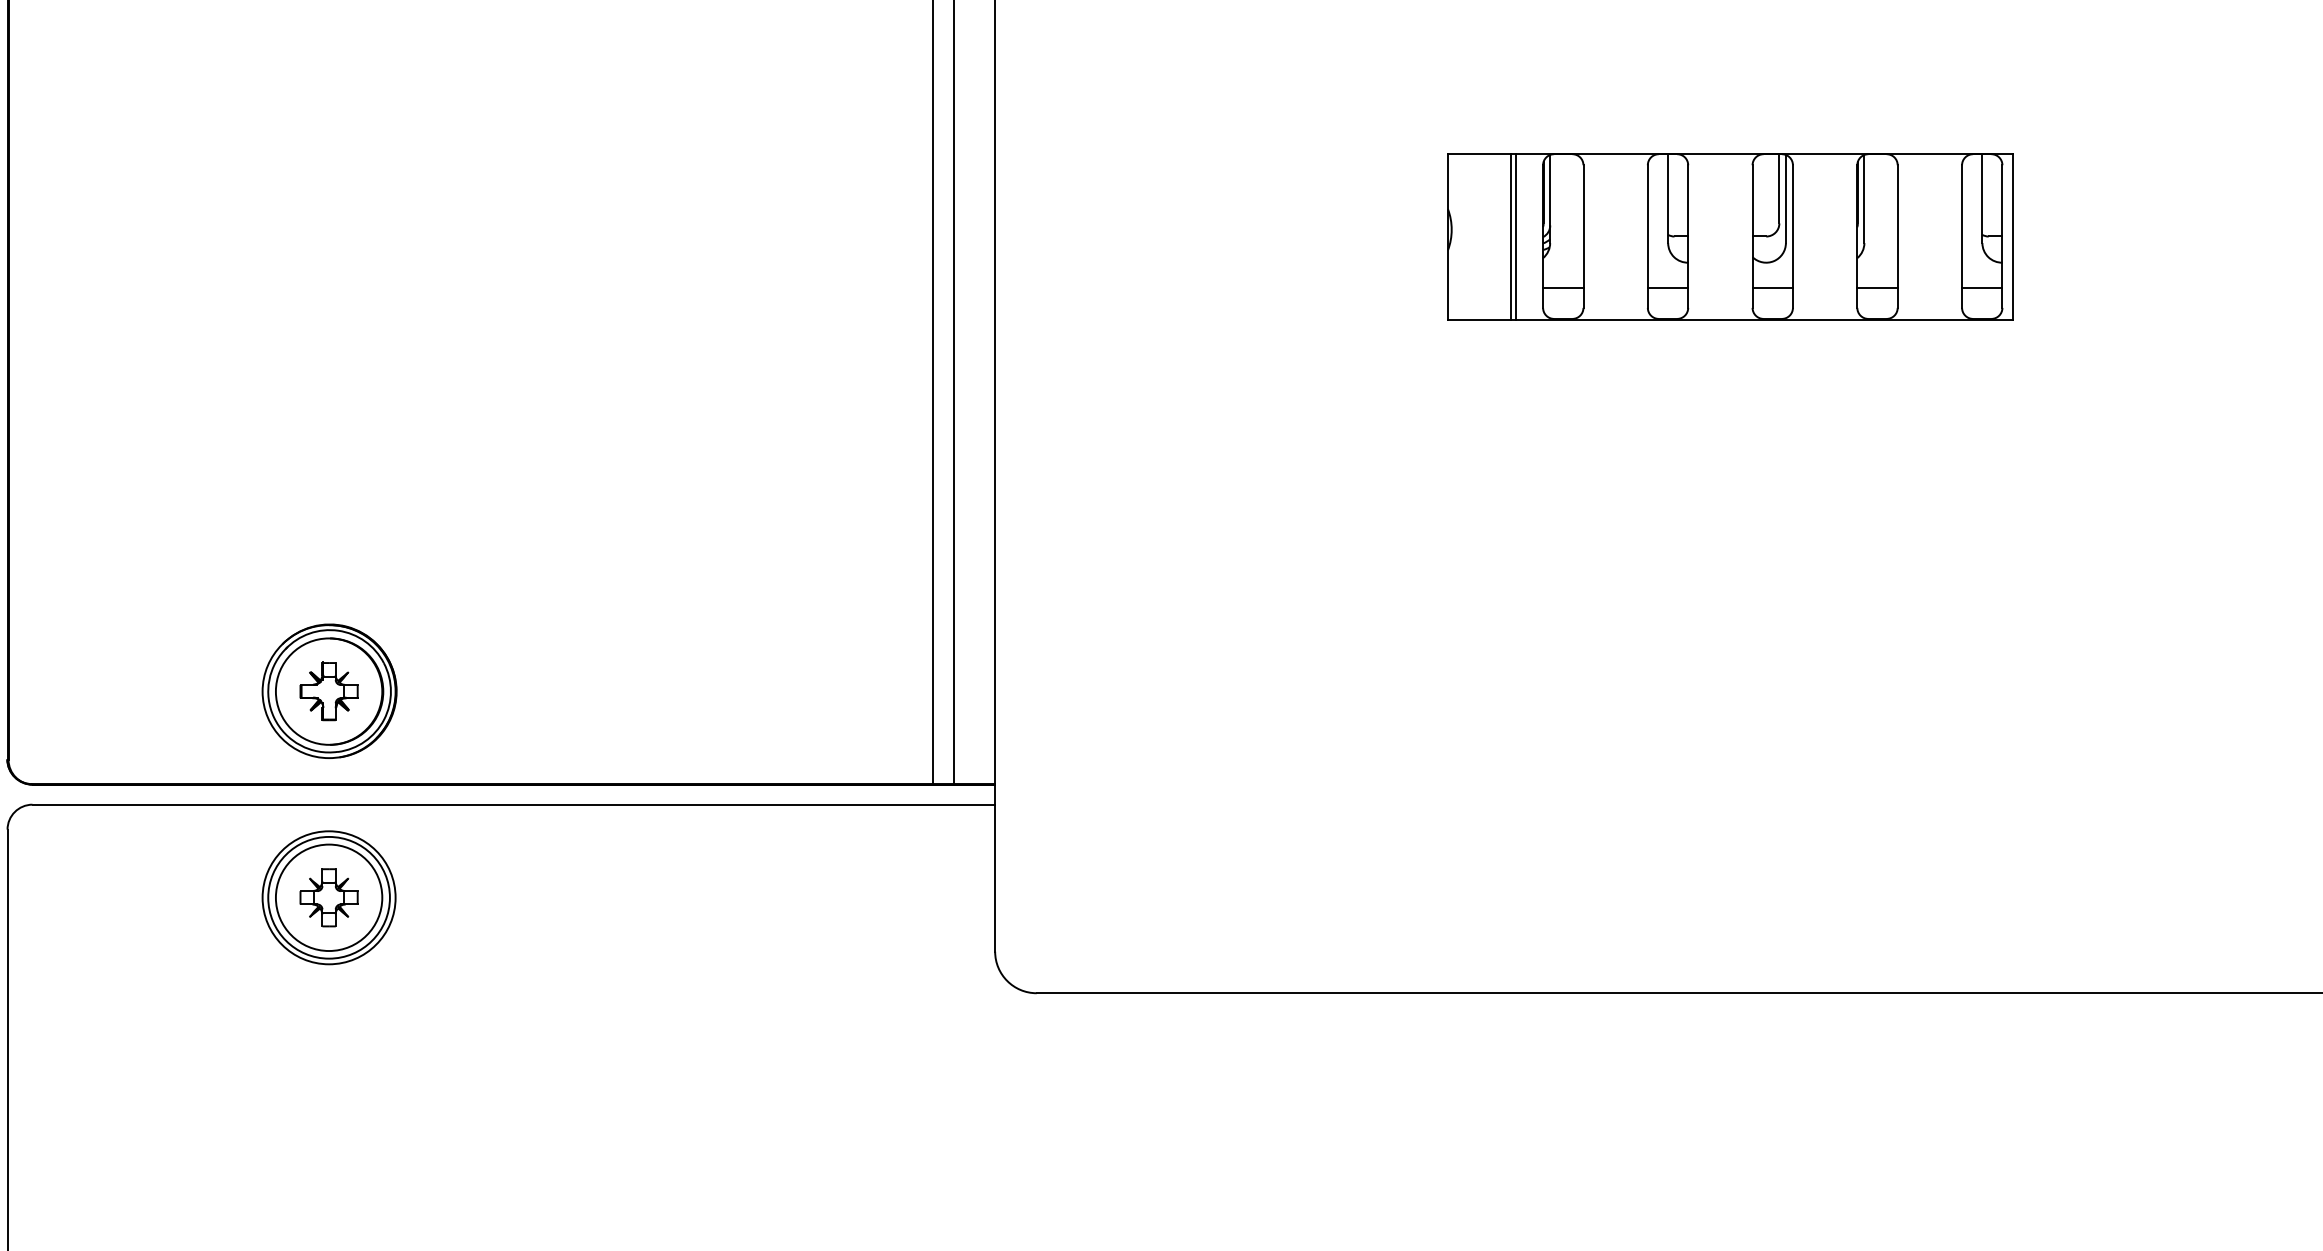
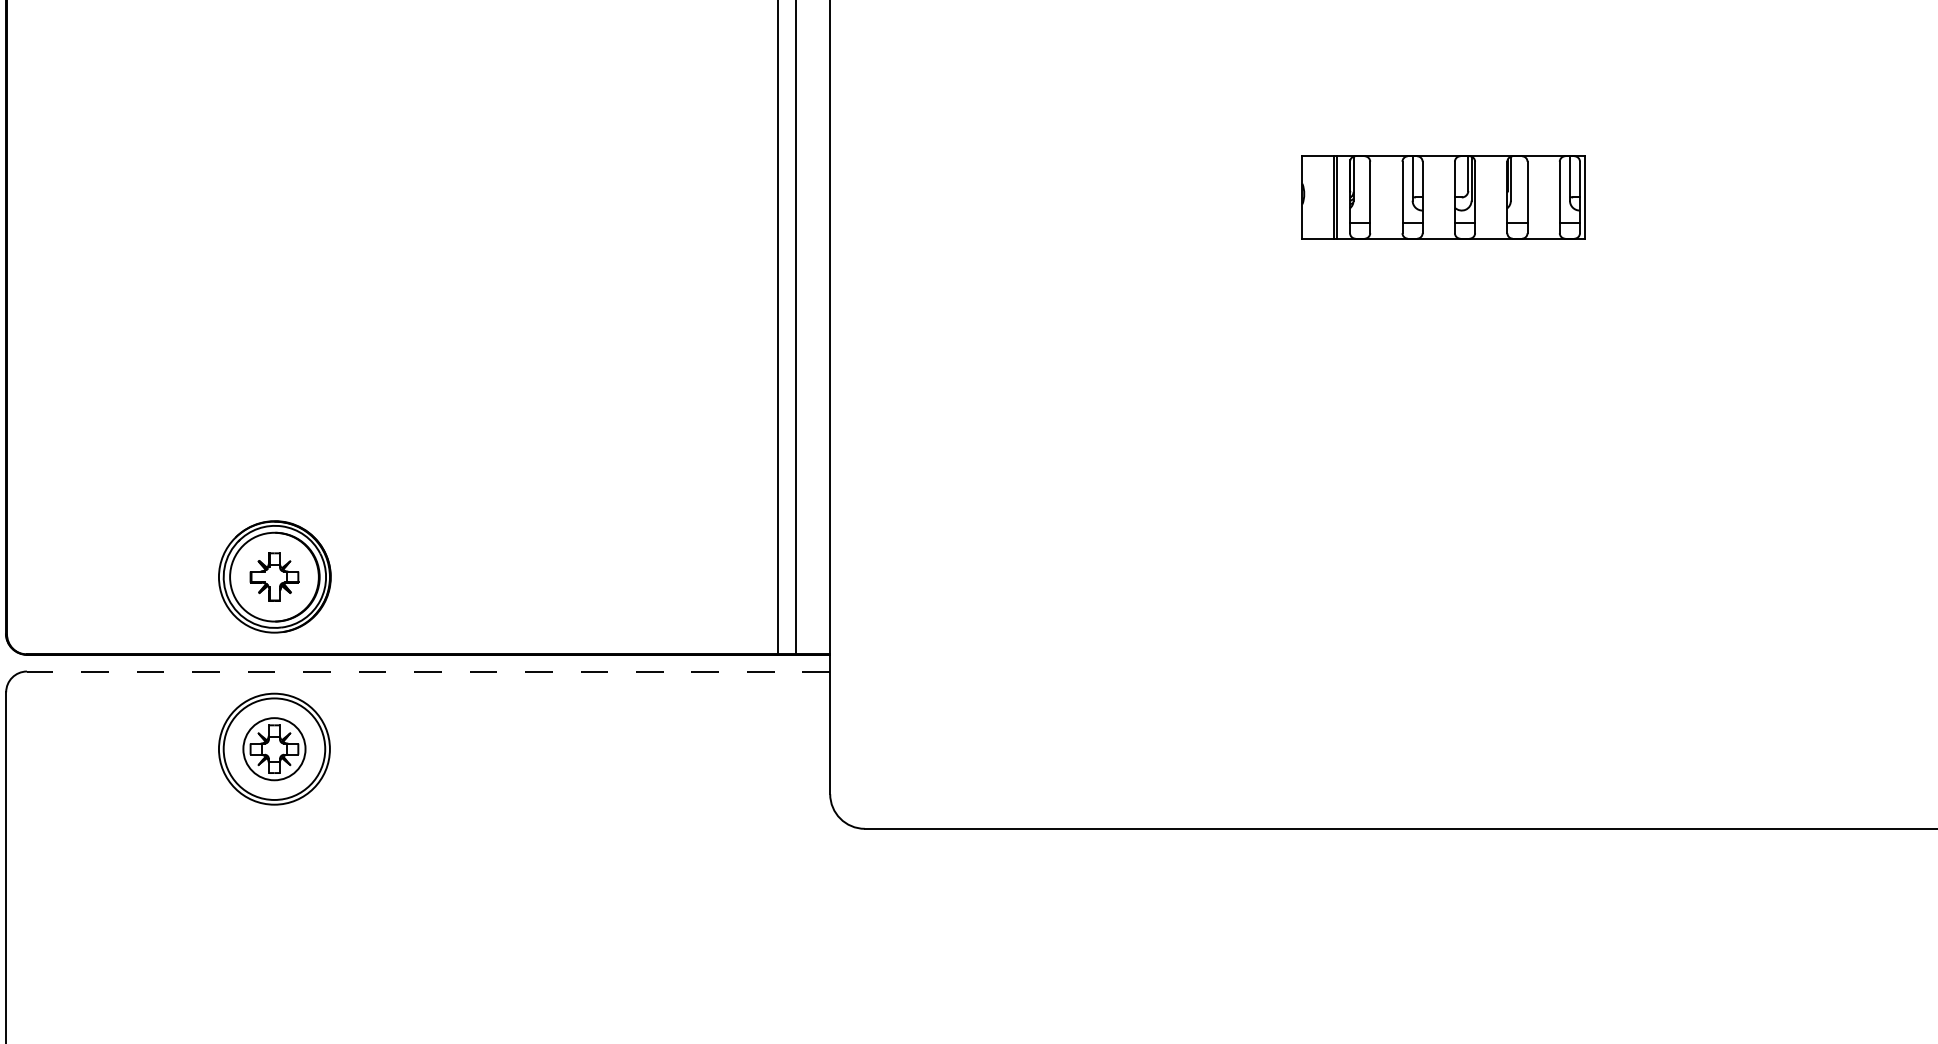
part: (1730, 236) -> (1443, 197), size x0.6
line: (513, 804) -> (428, 671), solid -> dashed
circle: (329, 896) -> (274, 748), size x0.7

